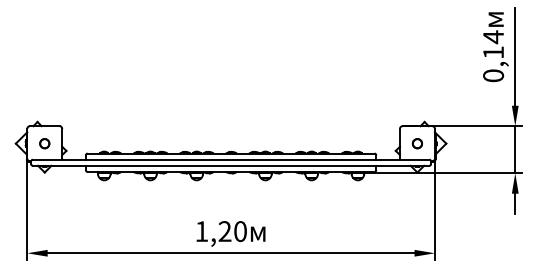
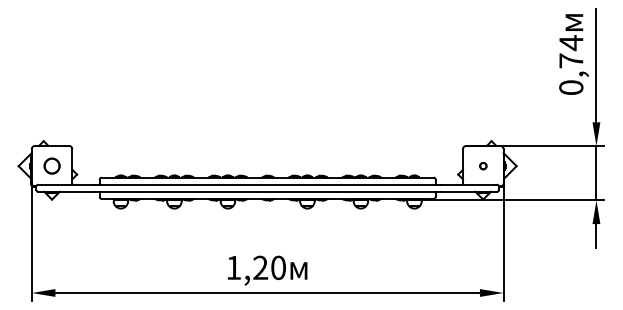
text: (493, 52) -> (571, 60), 0,14 -> 0,74
part: (44, 143) -> (51, 166), size x1.4
part: (417, 143) -> (483, 165), size x0.6

